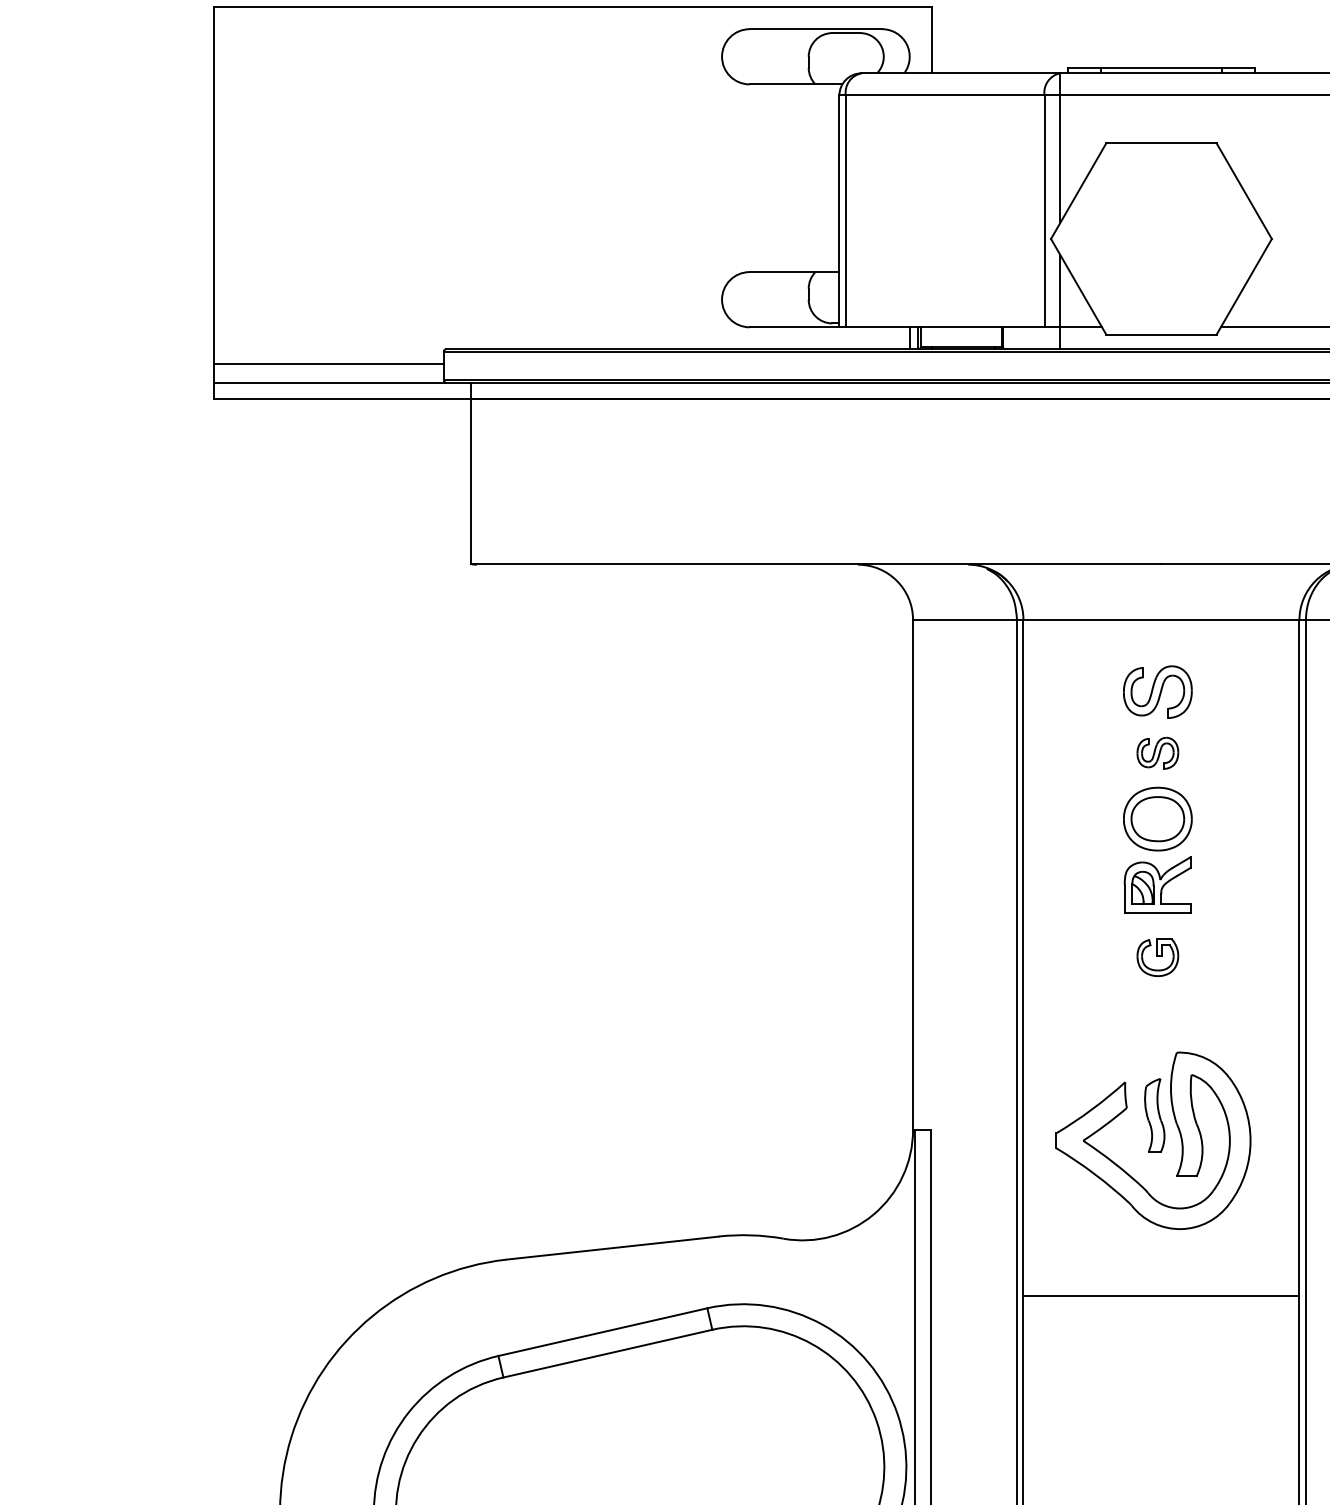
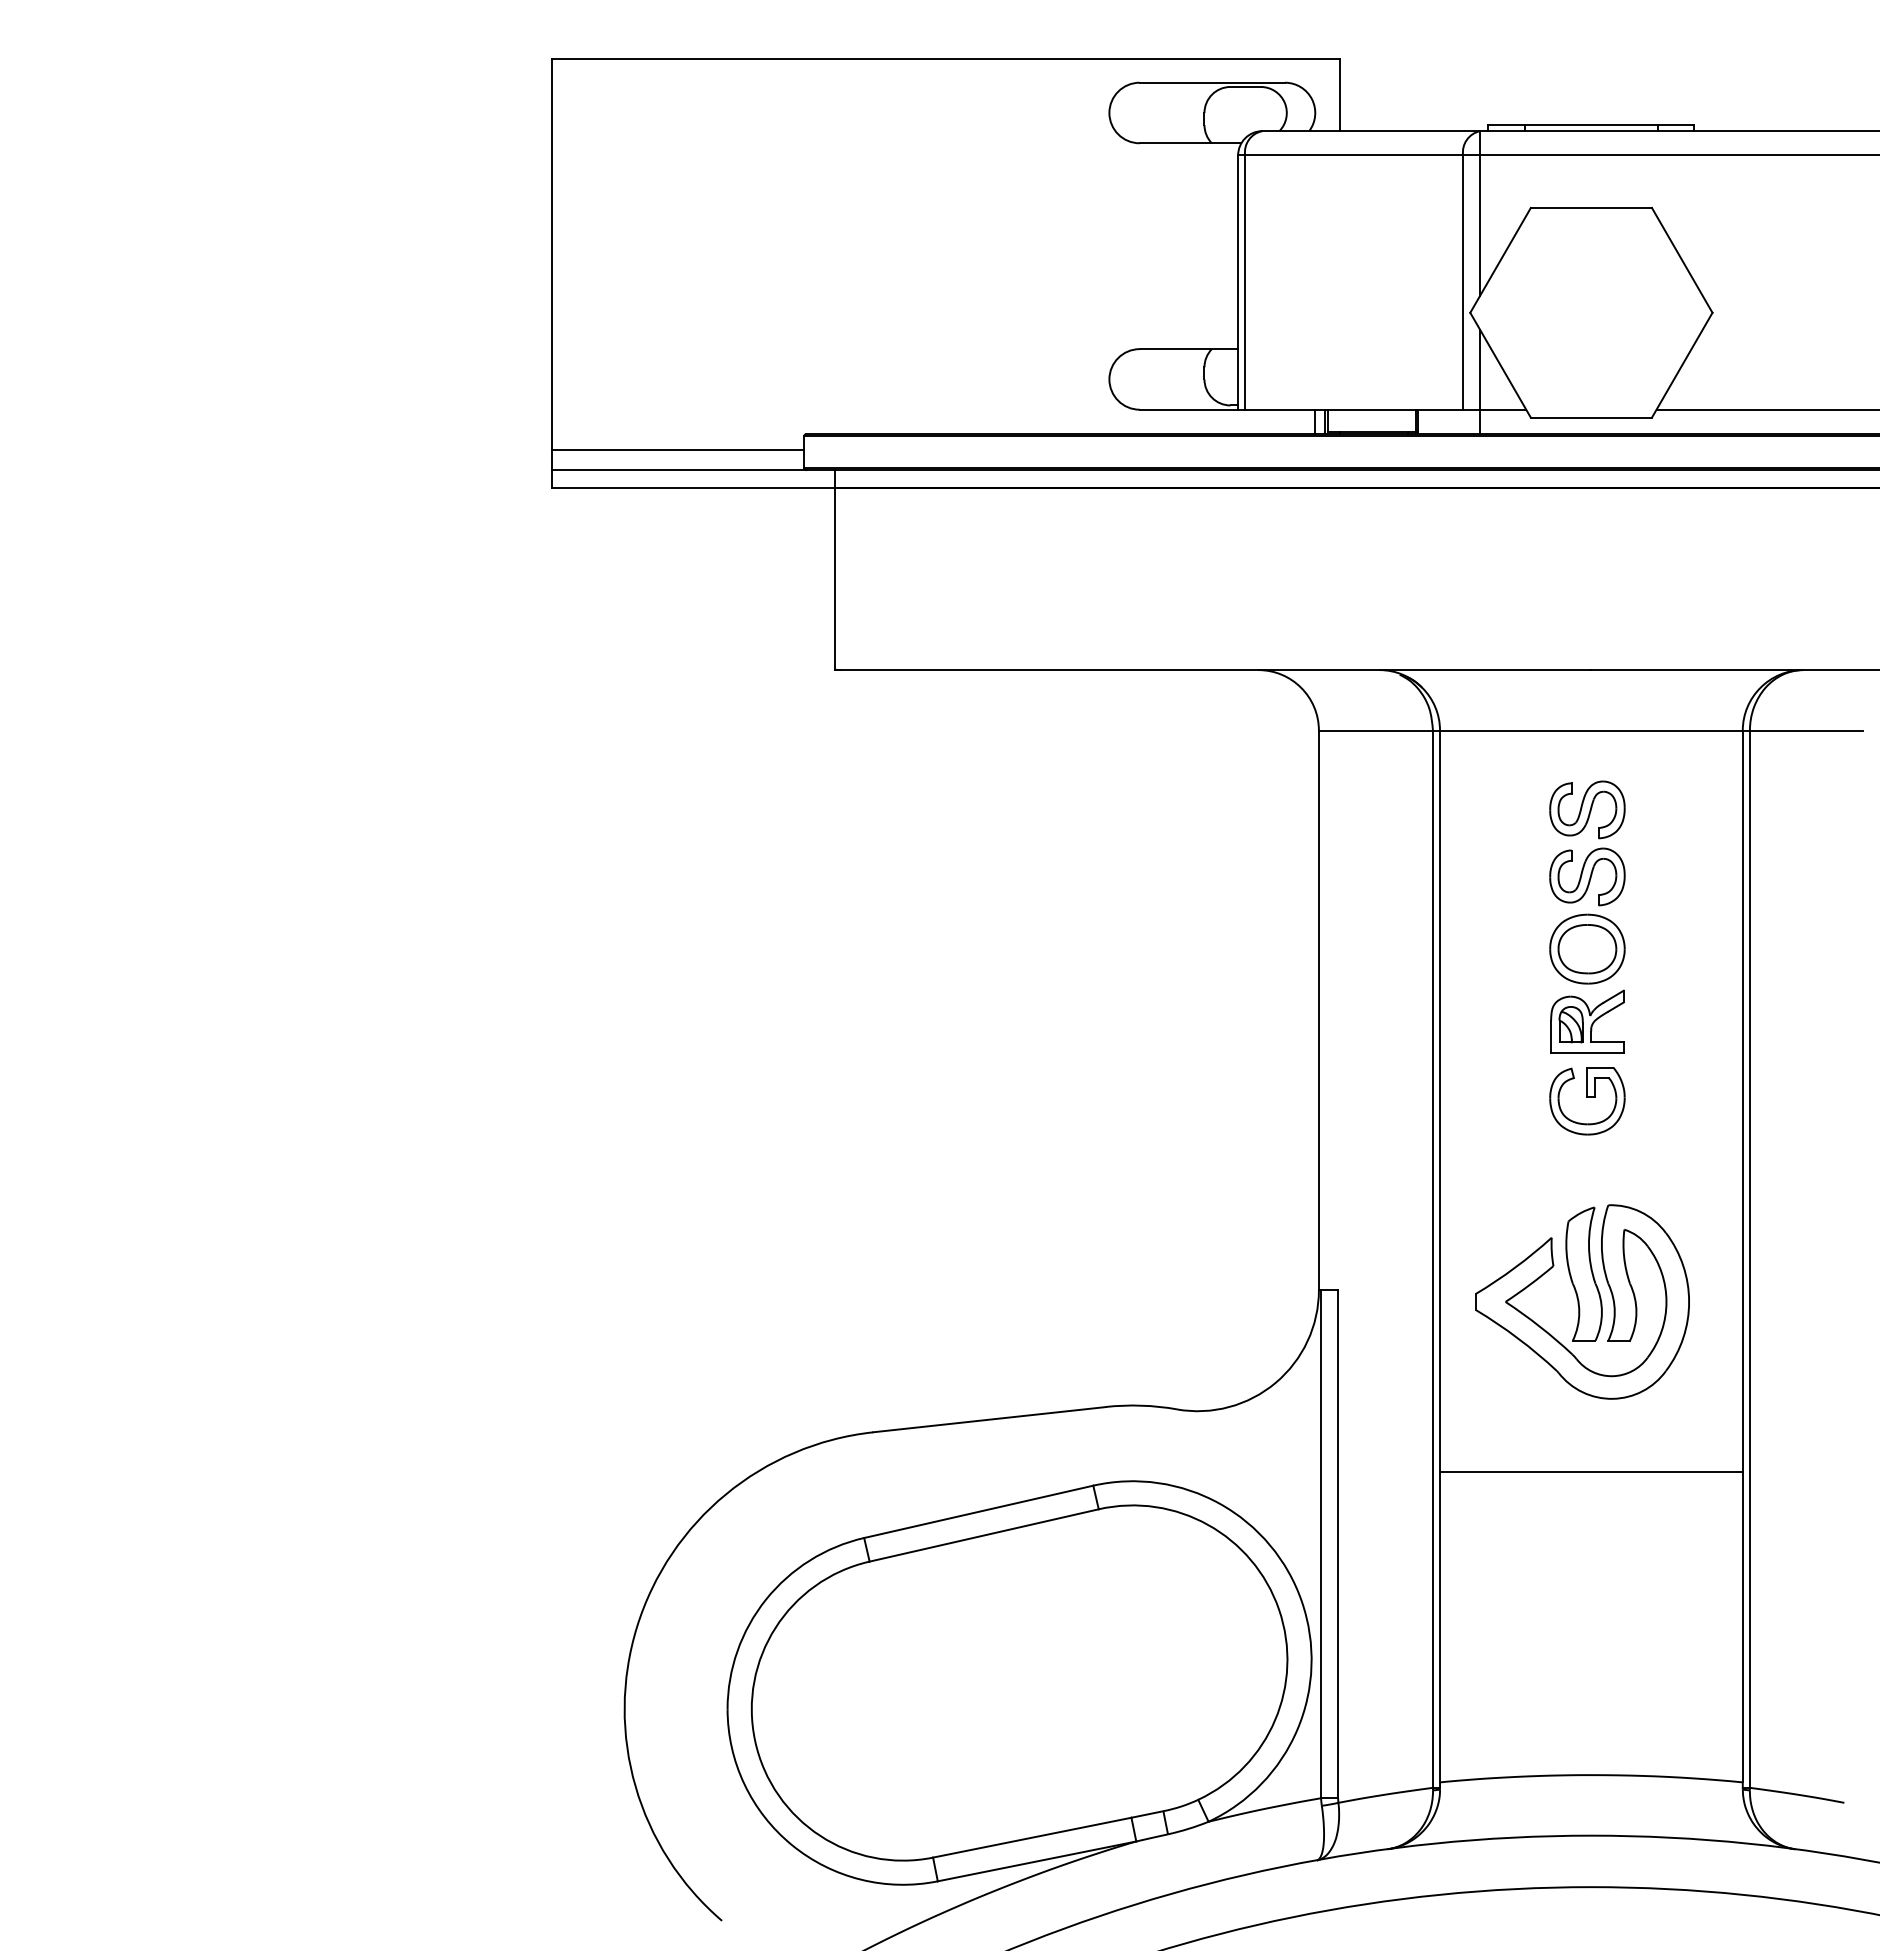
part: (1157, 752) -> (1587, 876), size x1.67
part: (1157, 958) -> (1587, 1101), size x1.67
part: (1154, 1114) -> (1583, 1273), size x1.67

